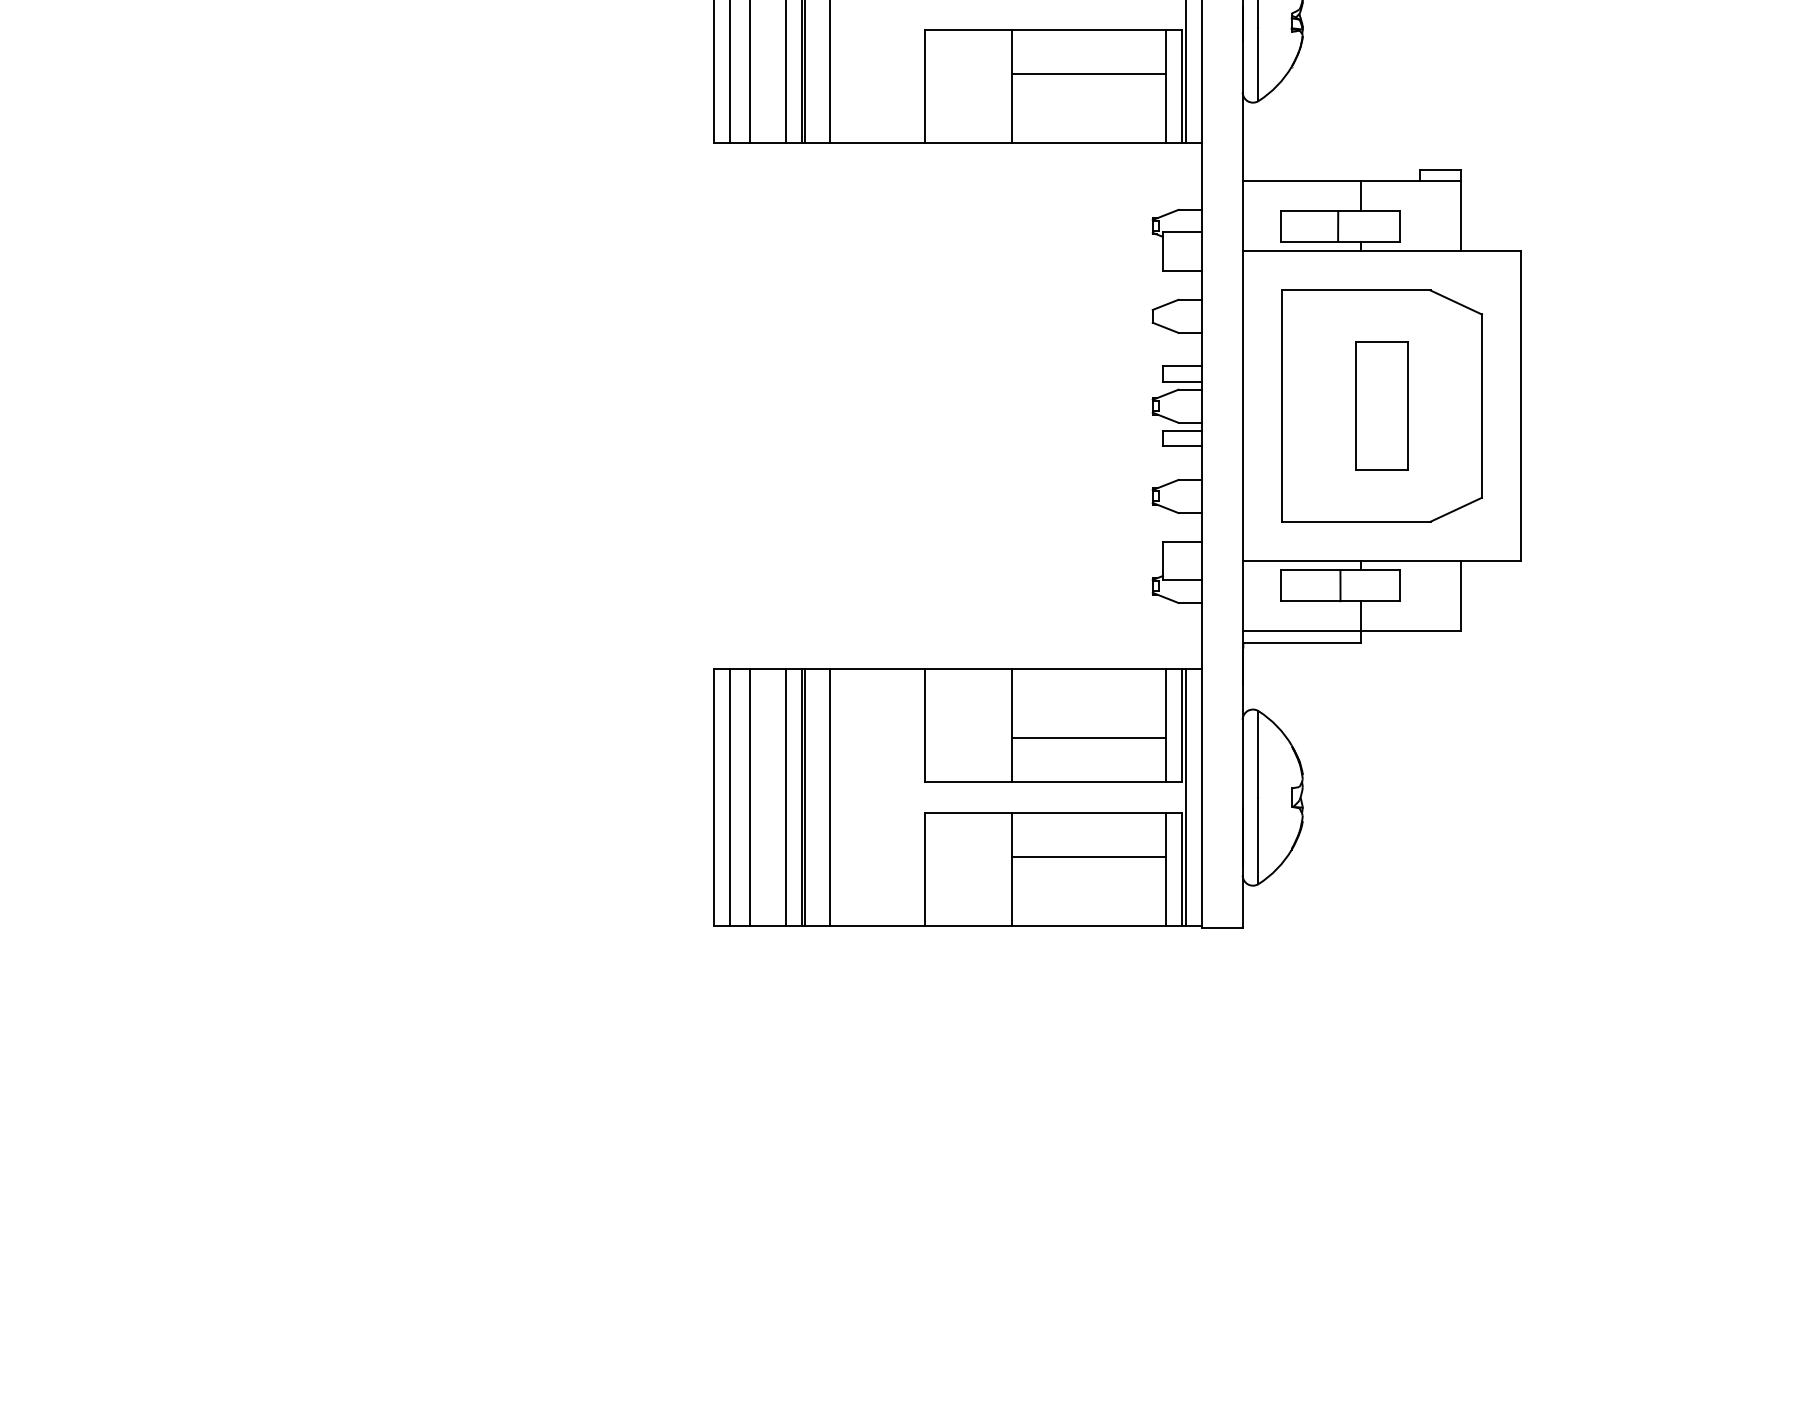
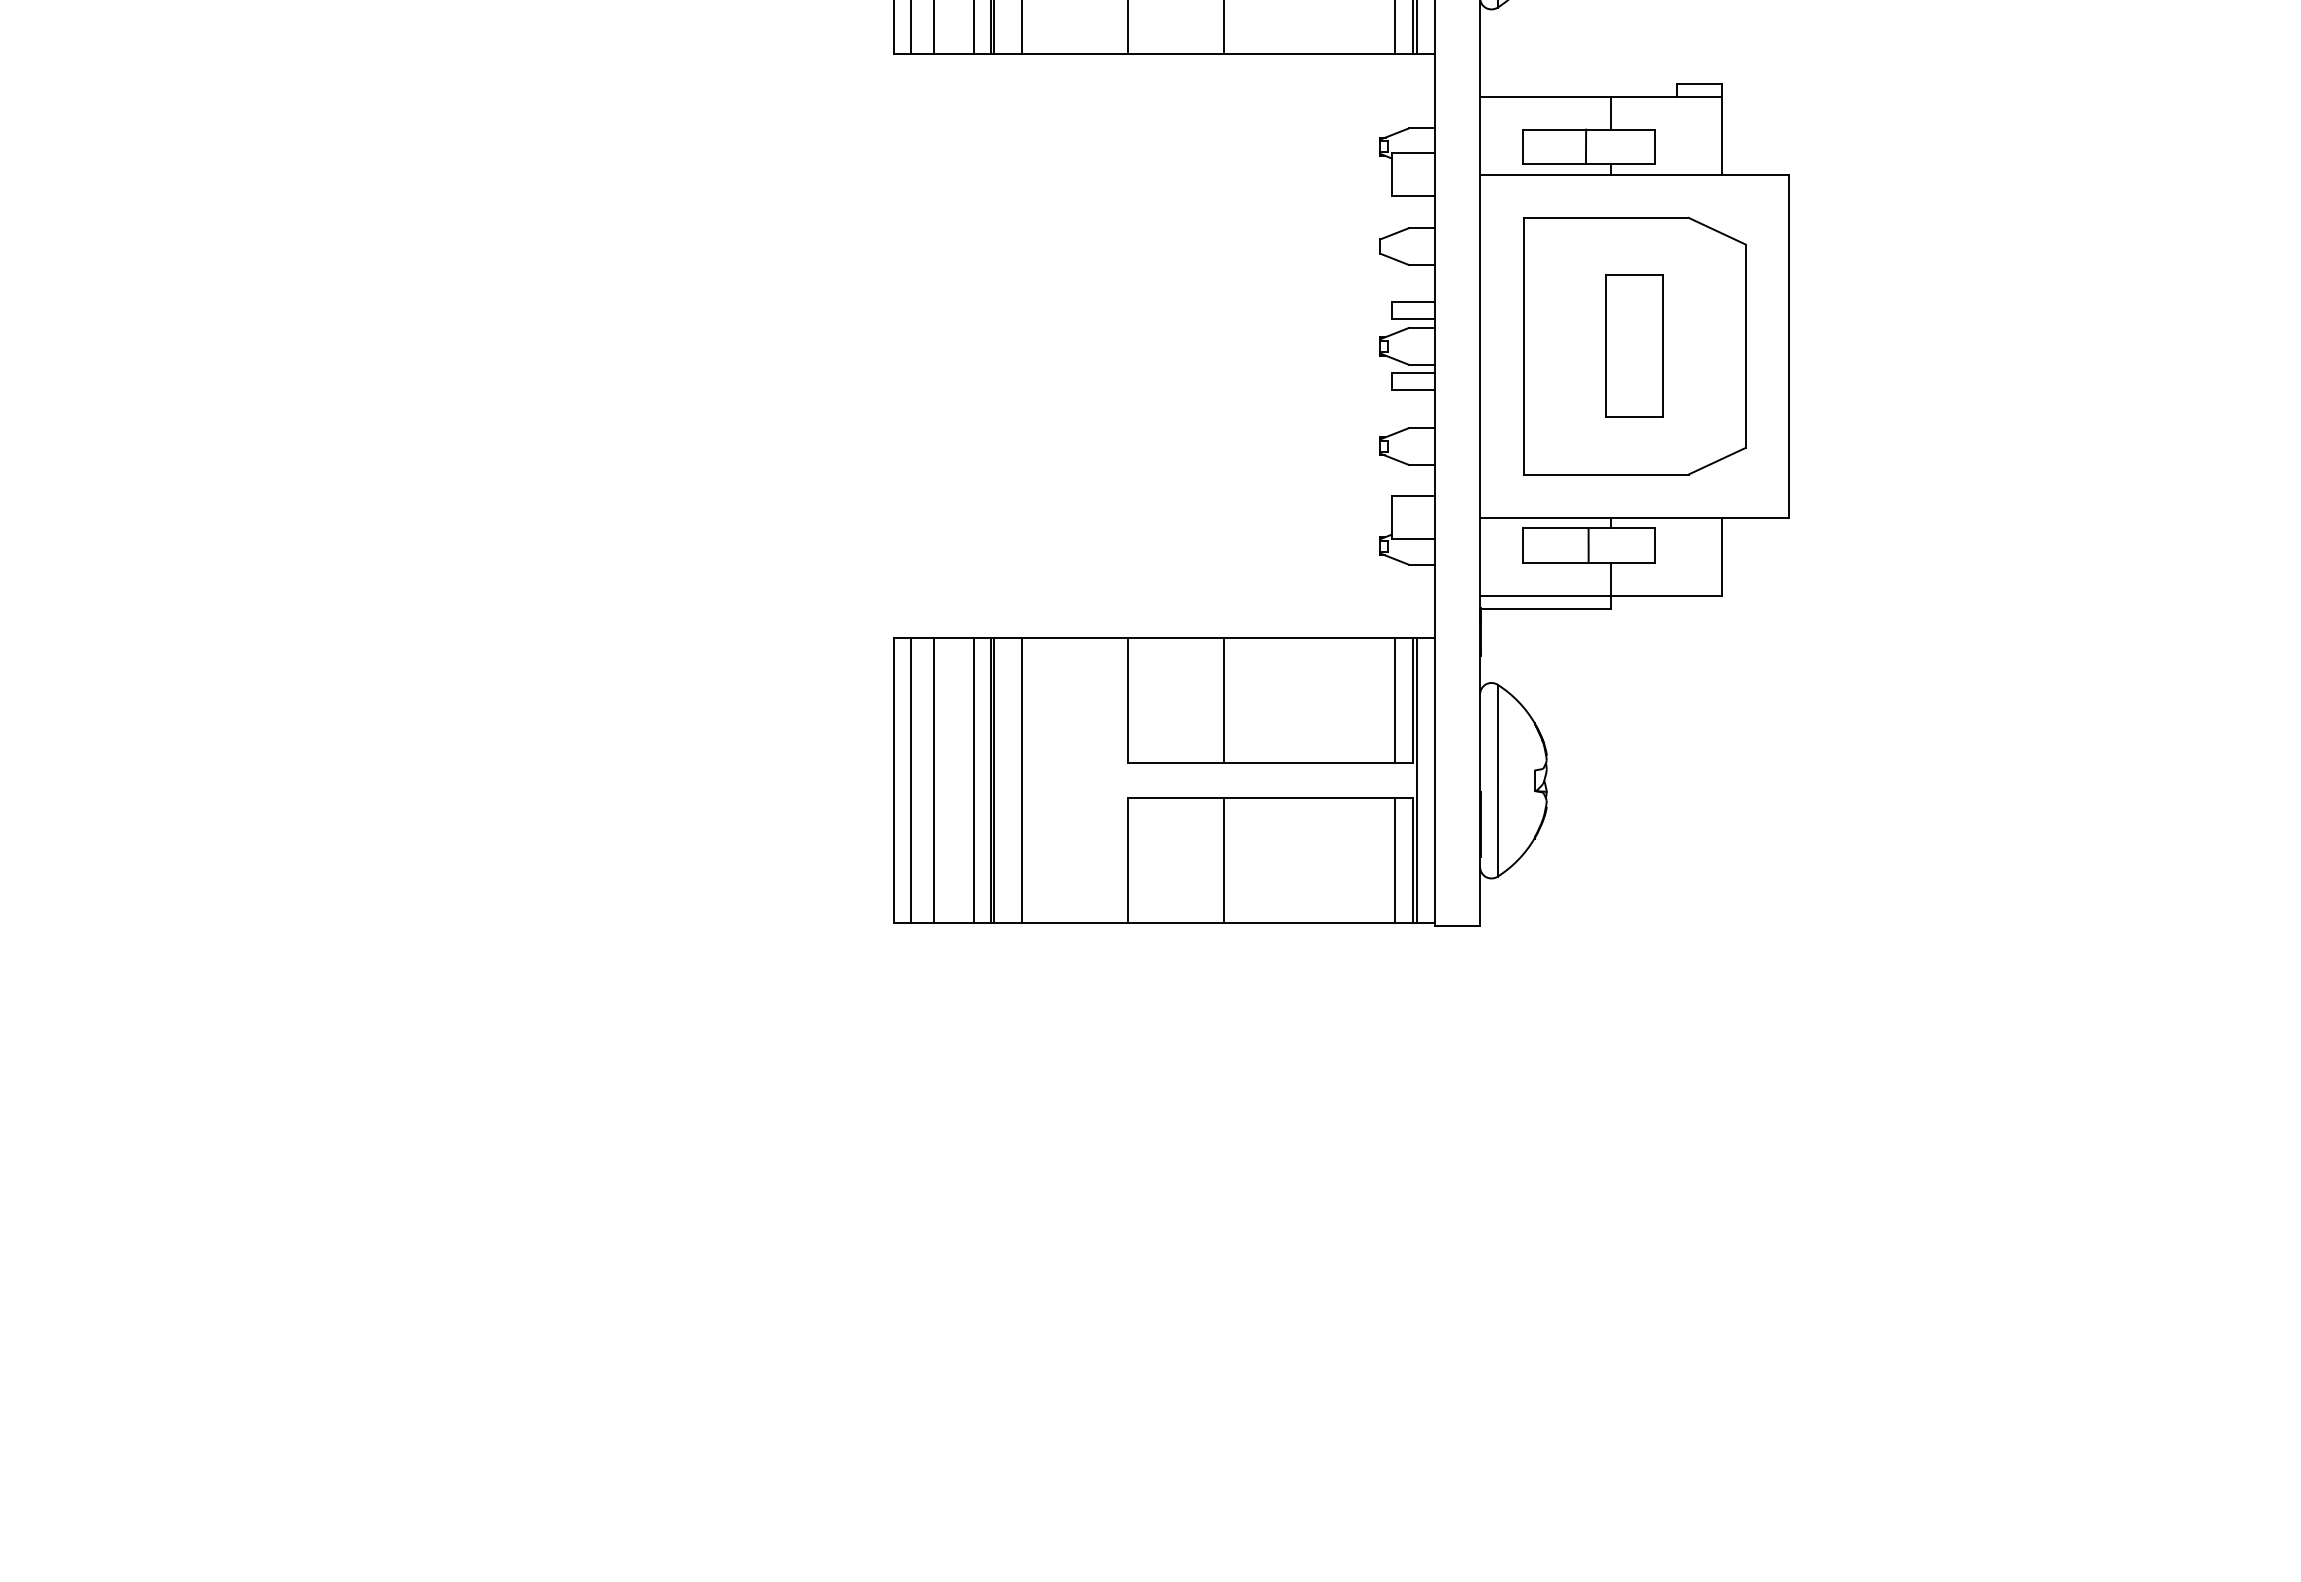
line: (1088, 737) -> (1309, 714), removed
line: (1088, 856) -> (1309, 846), removed

